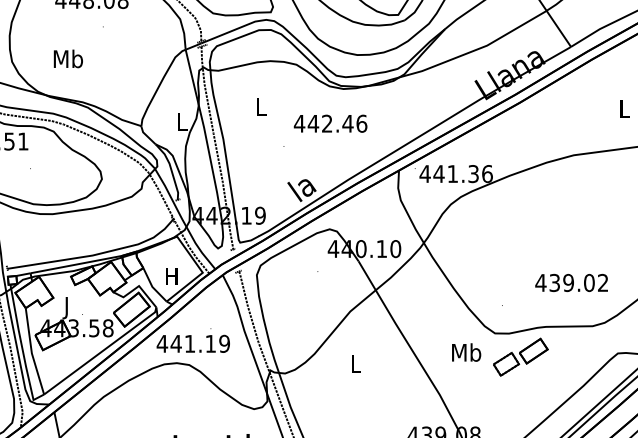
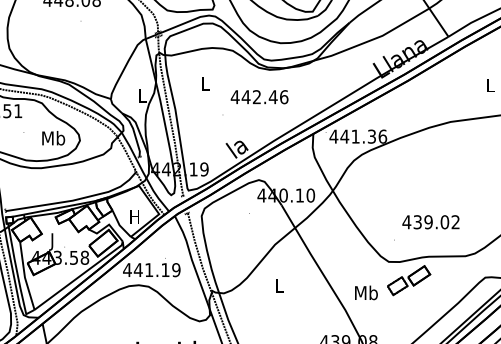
text: (68, 59) -> (53, 138), moved
text: (571, 283) -> (430, 222), moved
text: (466, 352) -> (366, 292), moved

